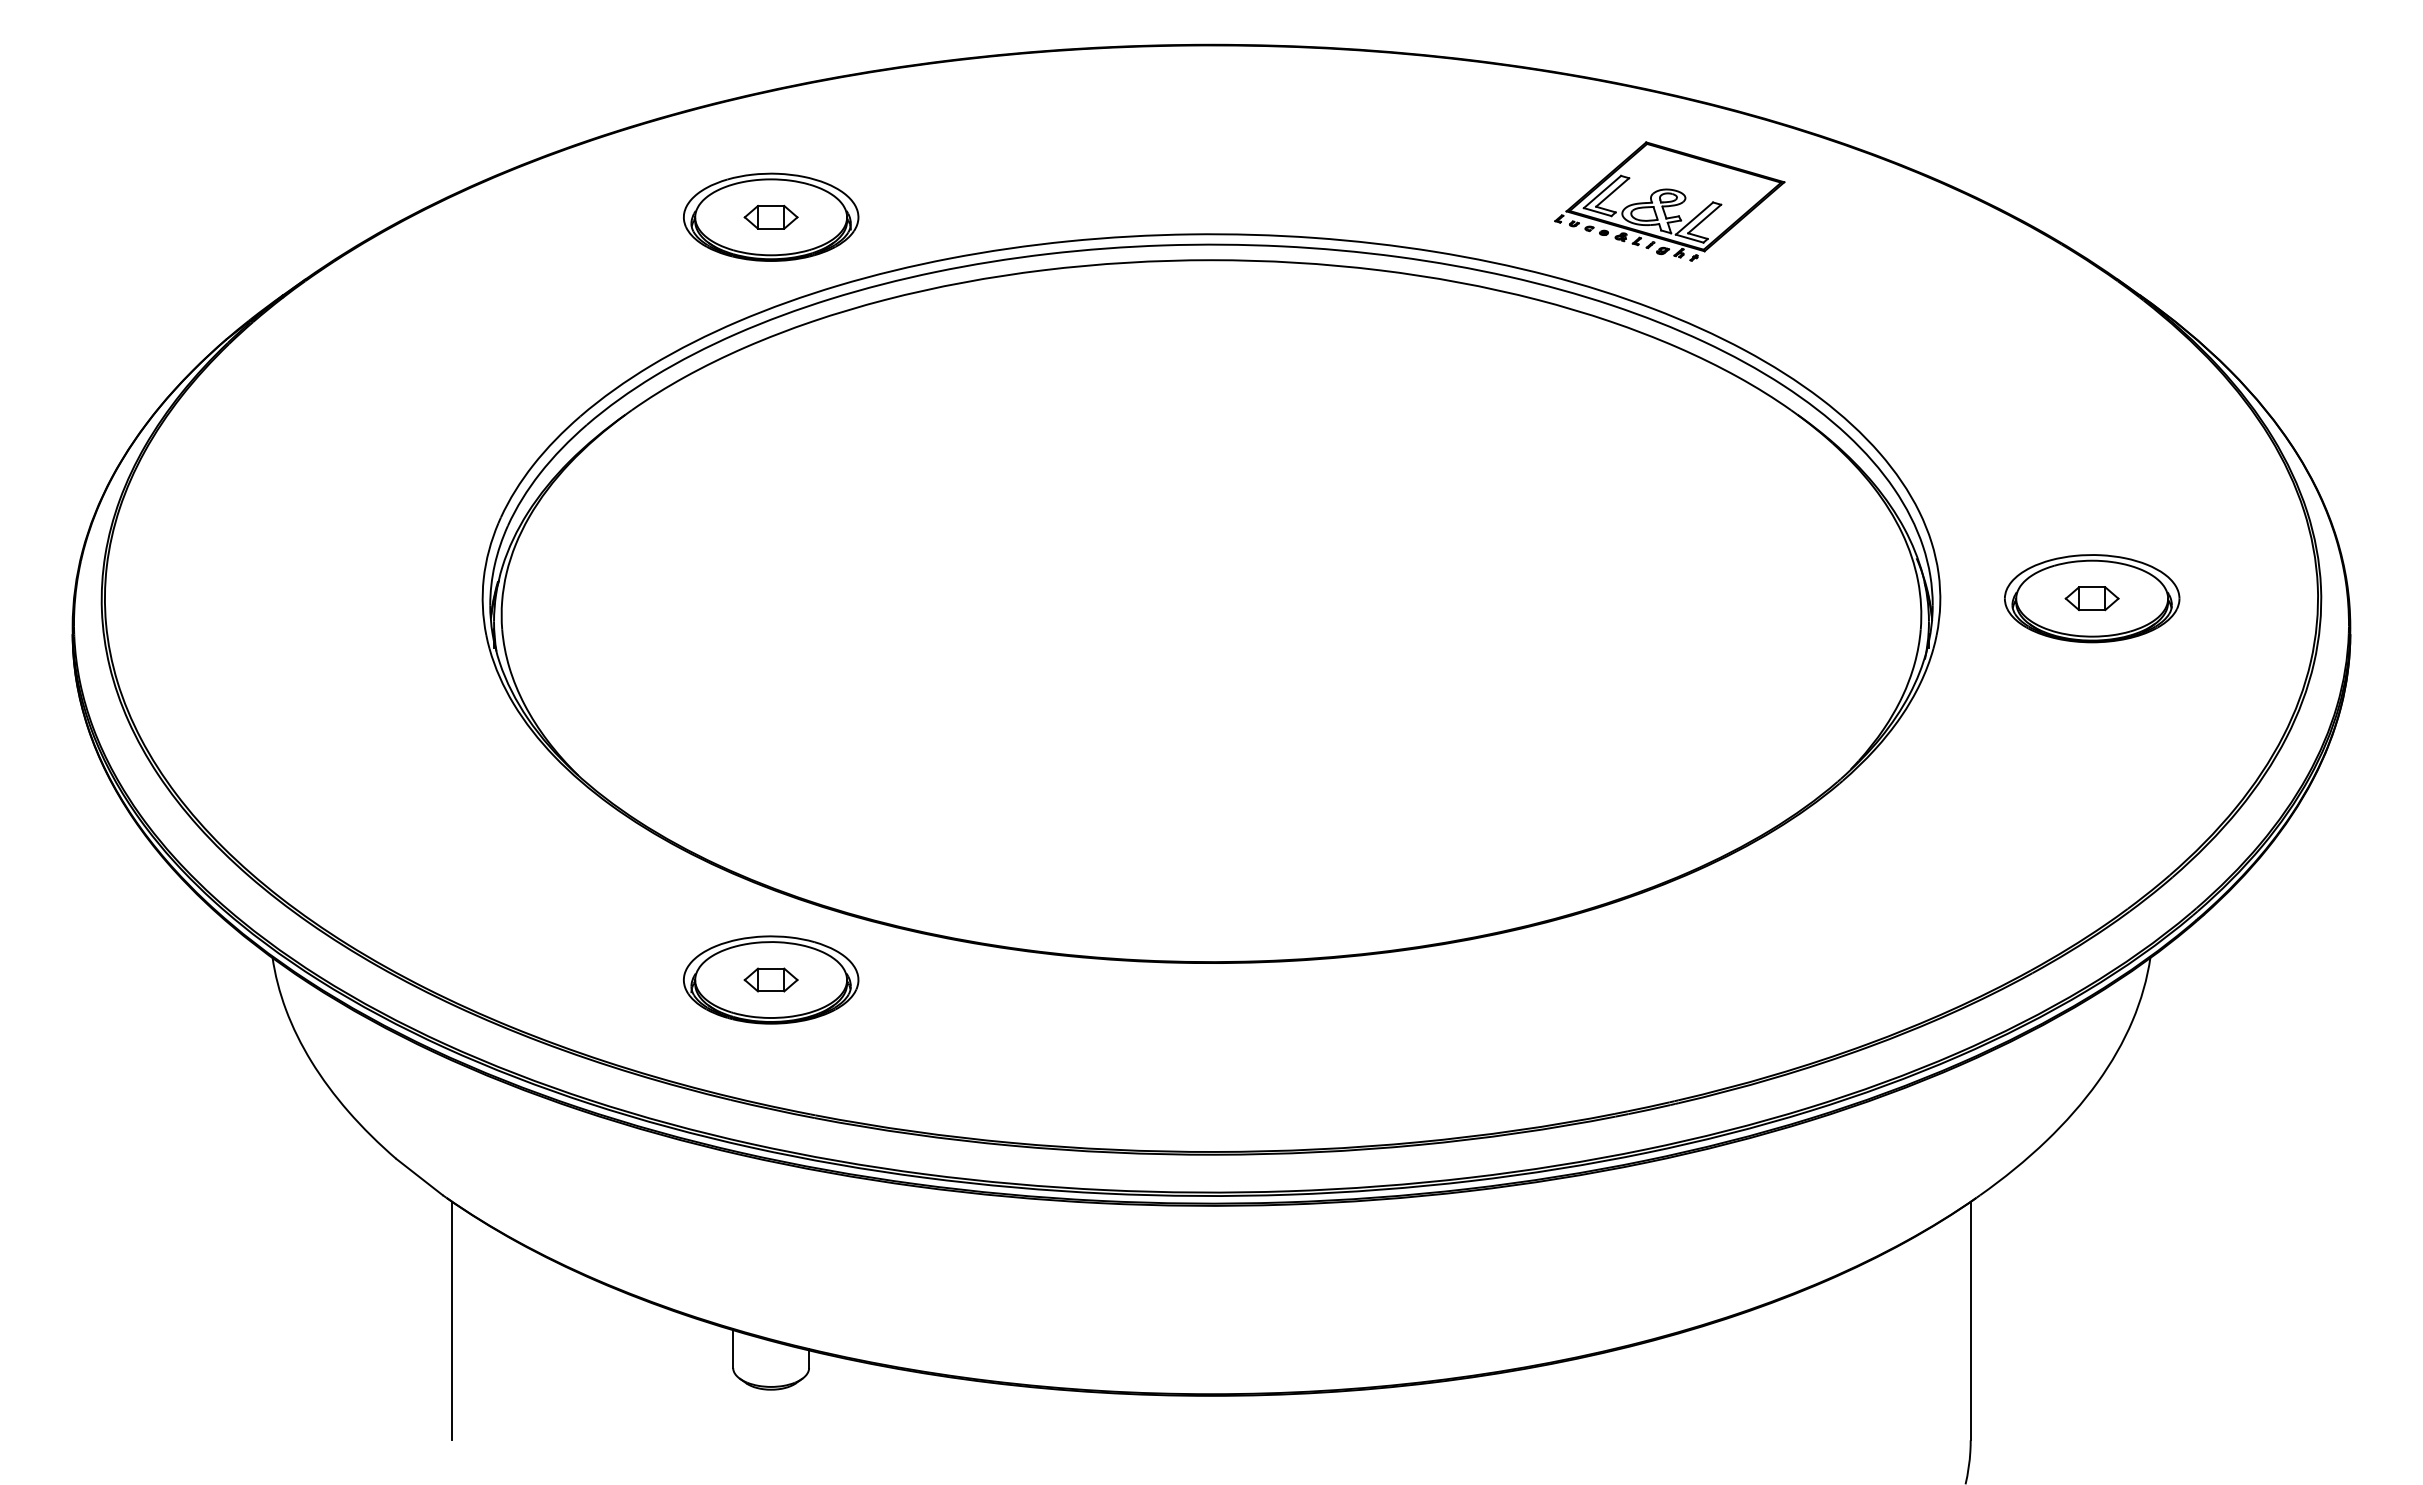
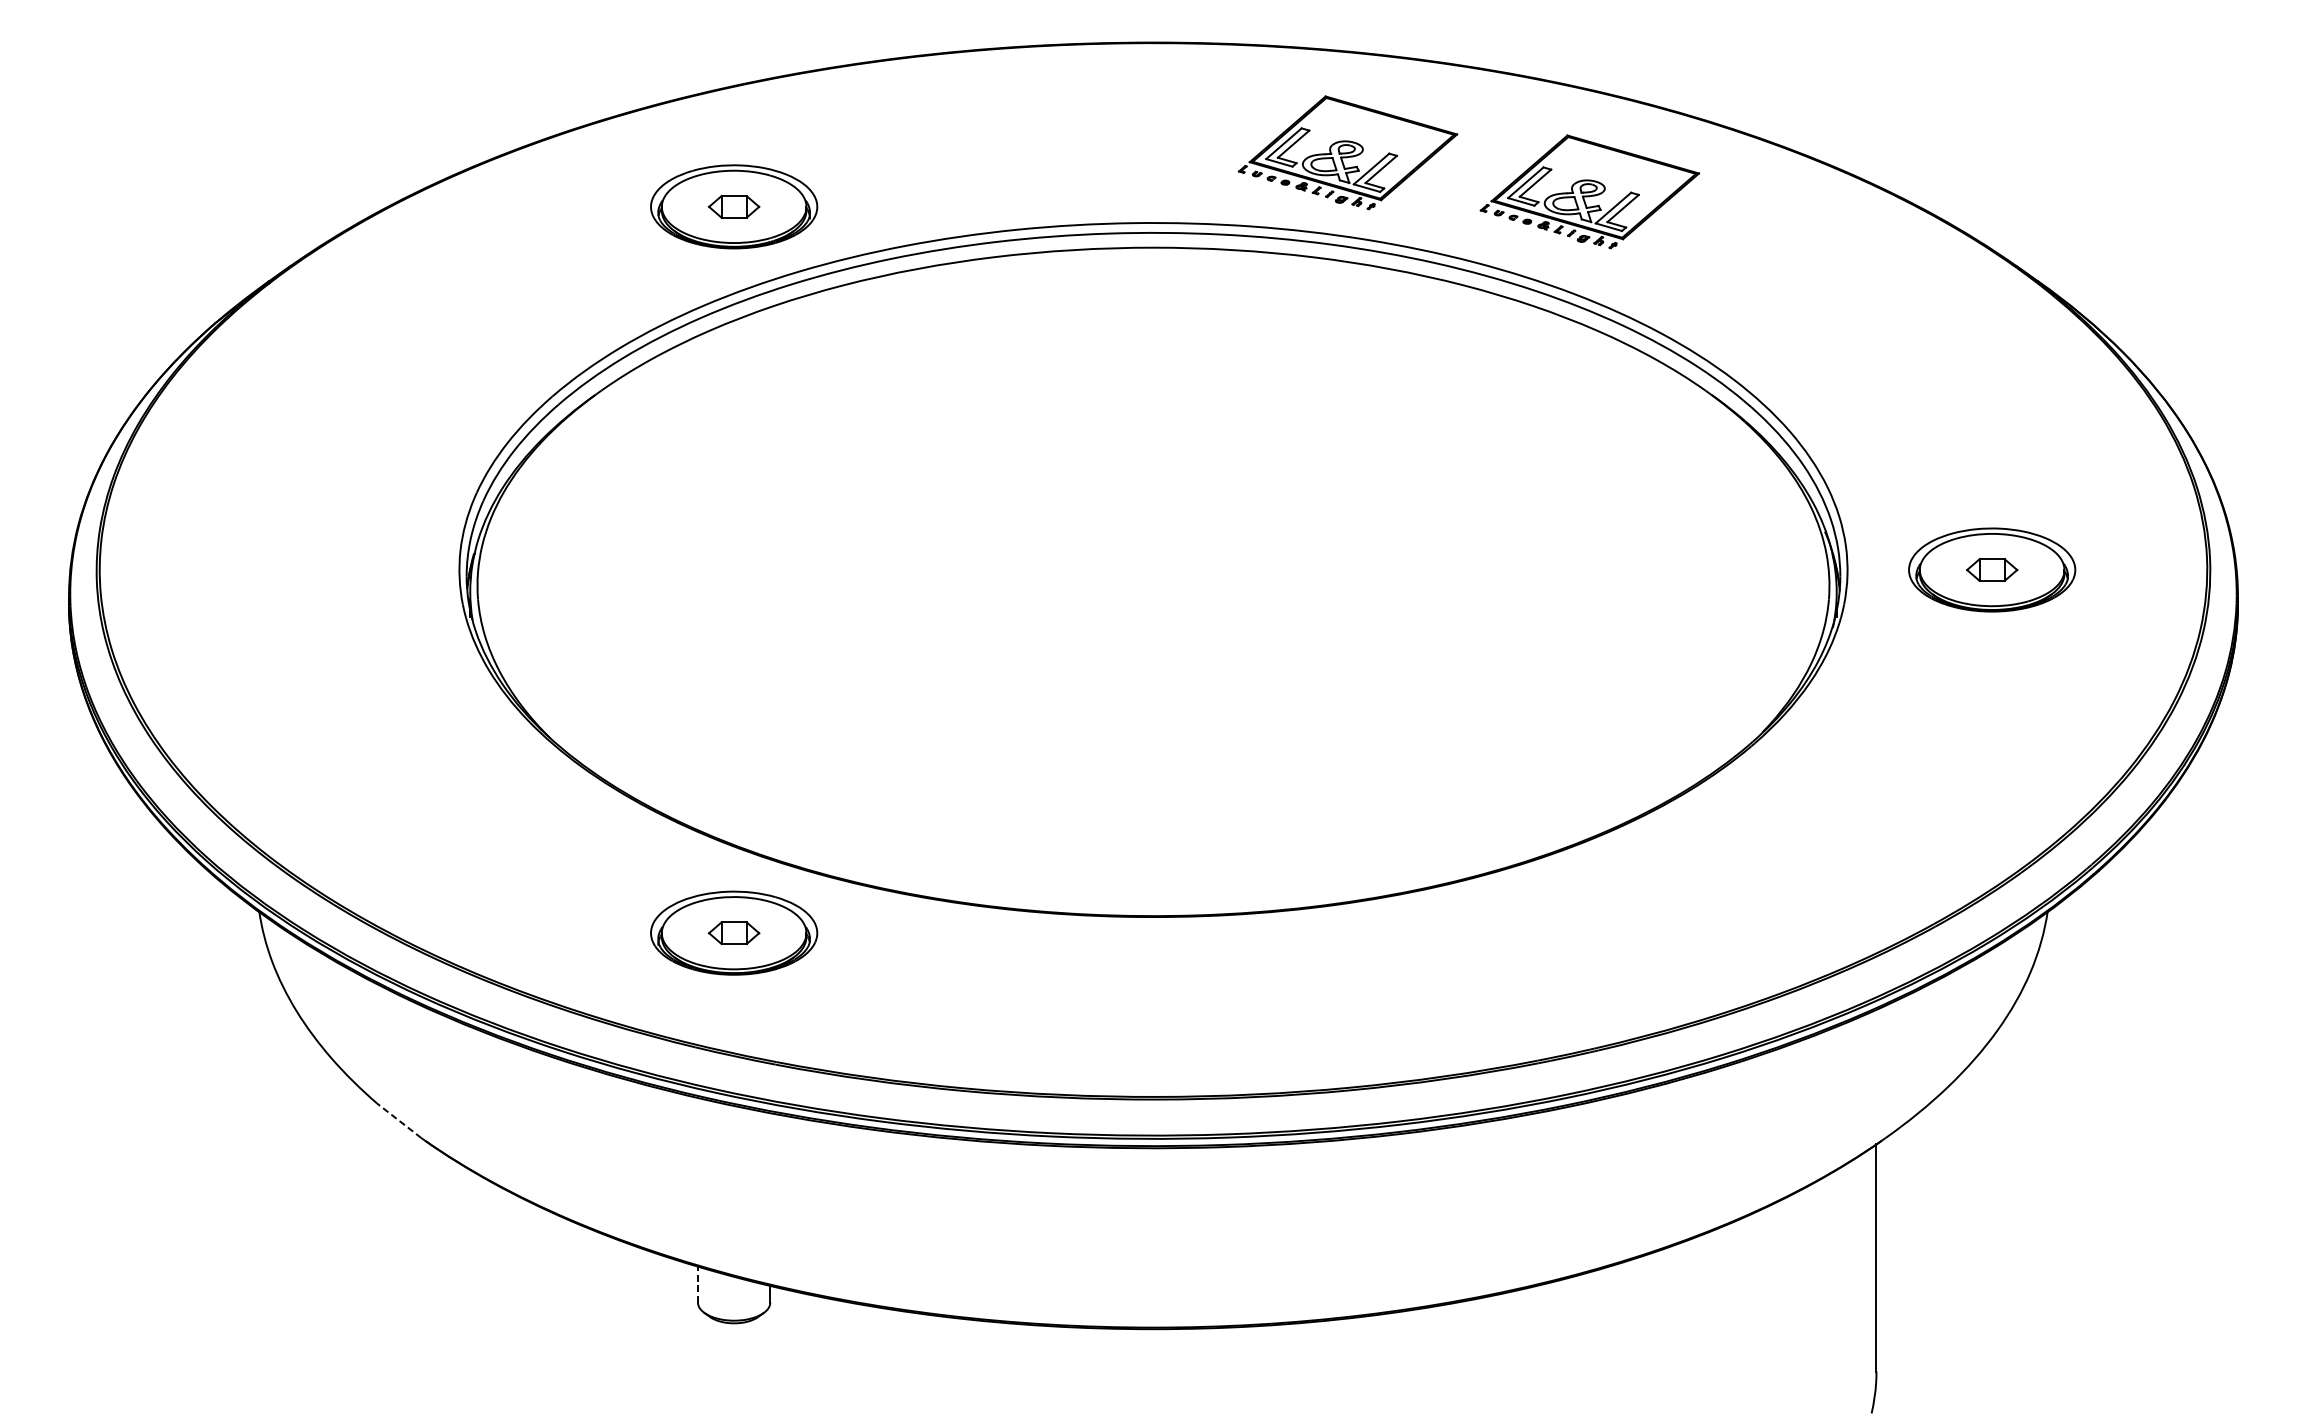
part: (1415, 160) -> (1347, 152), added
line: (419, 1177) -> (399, 1121), solid -> dashed
line: (452, 1320) -> (430, 1257), removed
line: (733, 1348) -> (698, 1284), solid -> dashed

